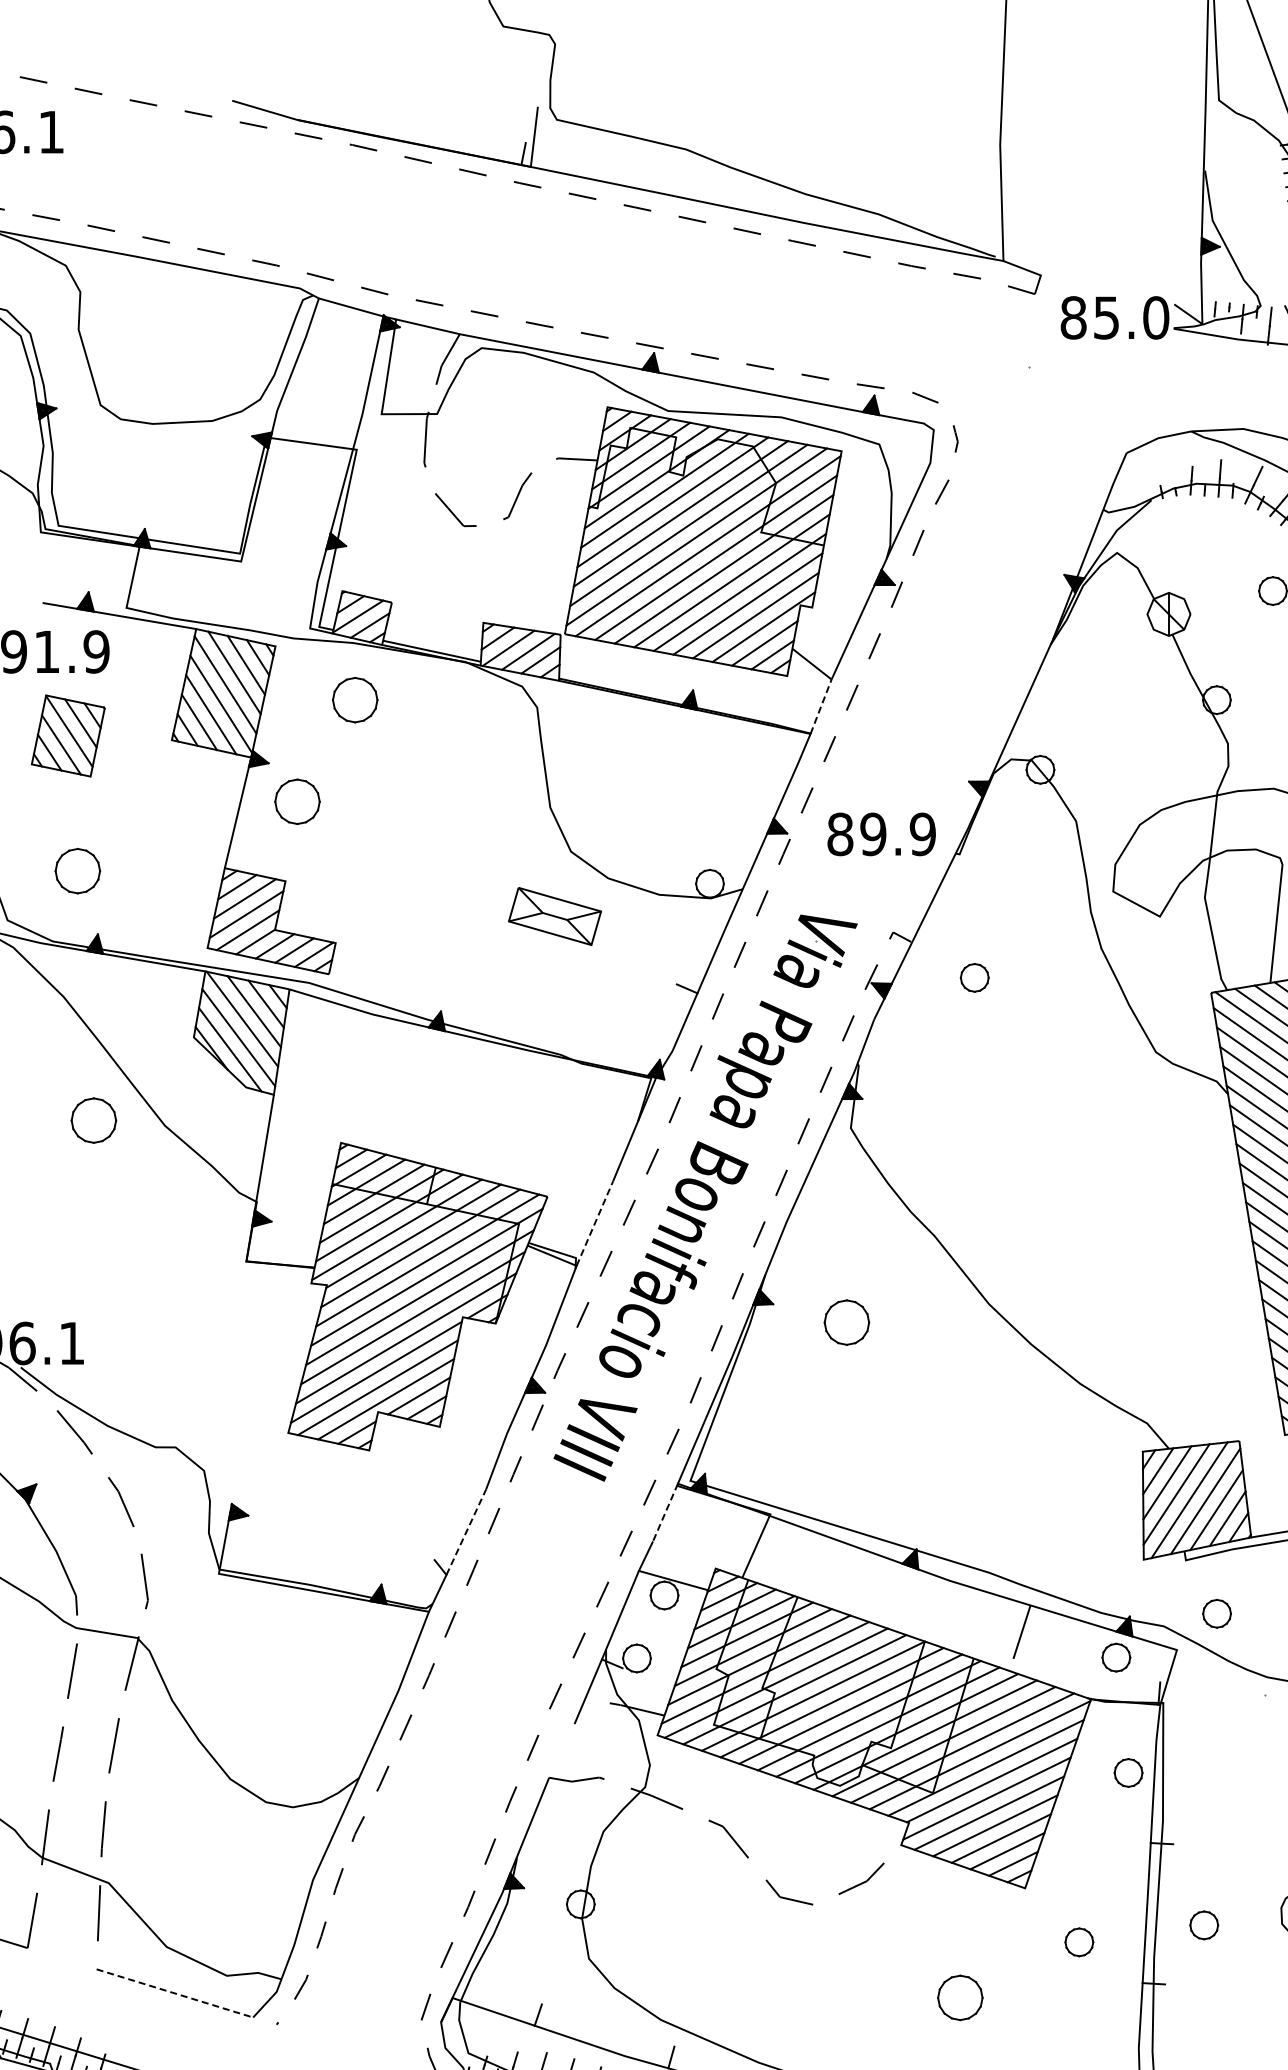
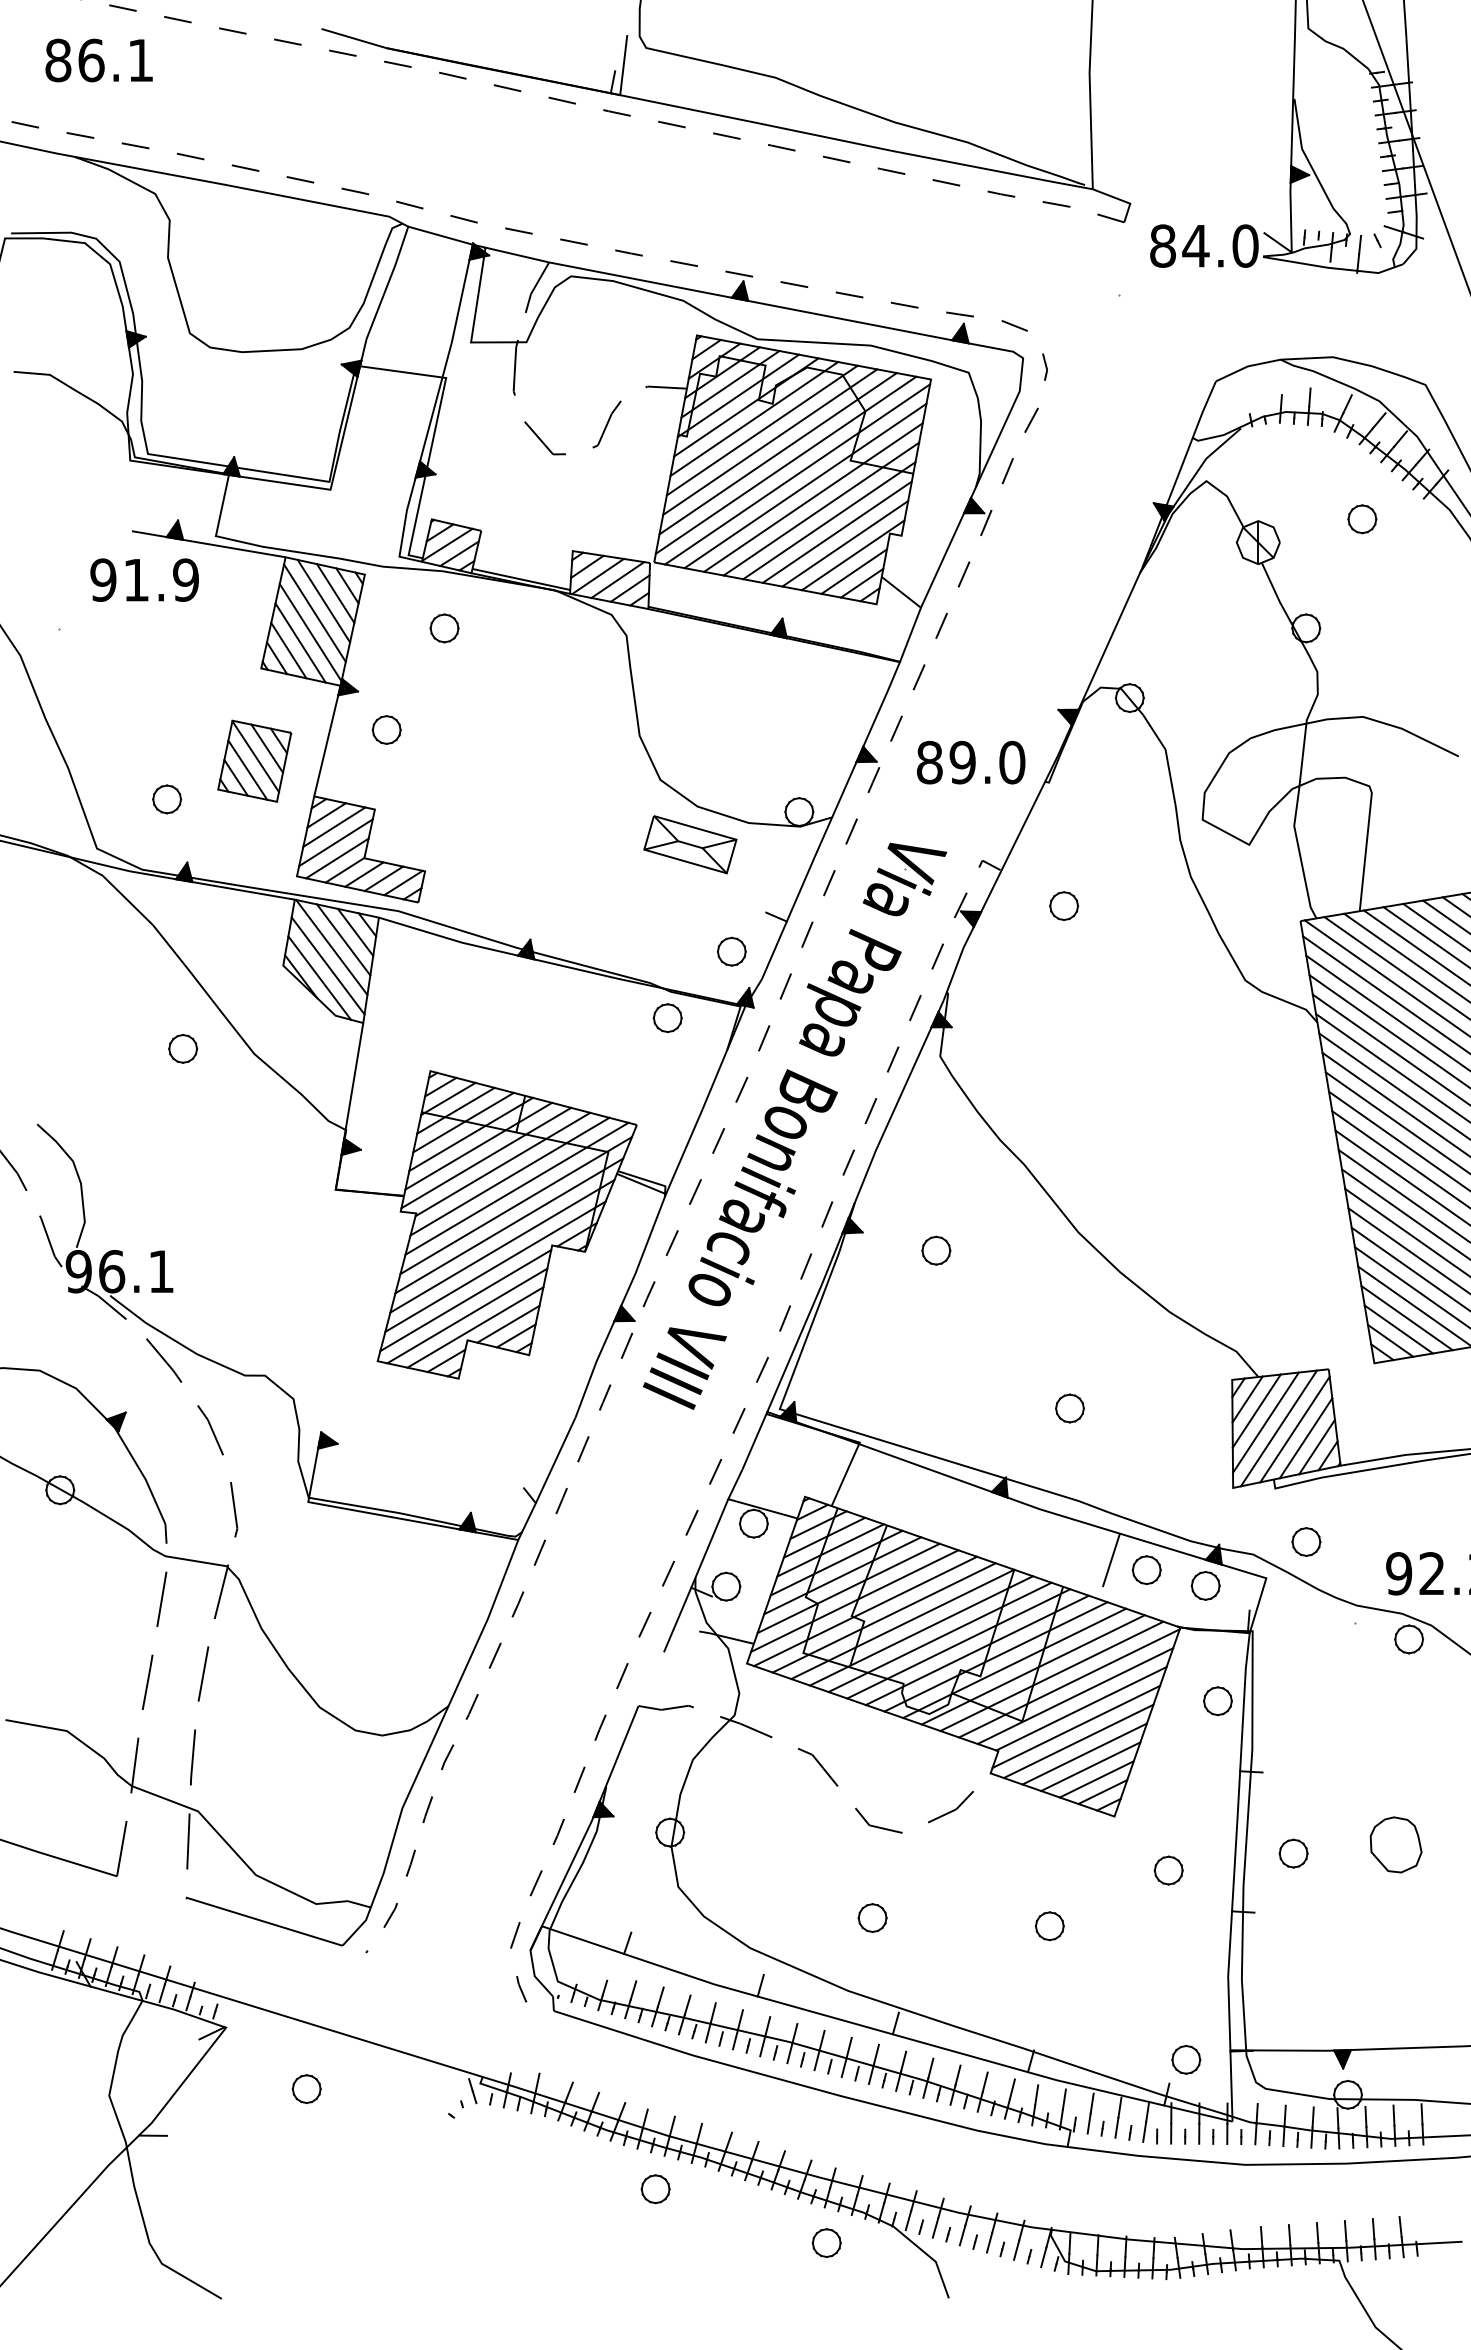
text: (1106, 318) -> (1195, 246), 85.0 -> 84.0
part: (355, 700) -> (444, 628), size x0.62
line: (821, 706) -> (910, 634), dashed -> solid
part: (68, 735) -> (254, 760), moved
part: (297, 801) -> (386, 729), size x0.62
text: (923, 834) -> (1012, 762), 89.9 -> 89.0
part: (77, 871) -> (166, 799), size x0.62
part: (555, 916) -> (690, 844), moved
part: (642, 1023) -> (731, 951), added
part: (578, 1090) -> (667, 1018), added
part: (93, 1120) -> (182, 1048), size x0.62
line: (595, 1223) -> (684, 1151), dashed -> solid
part: (847, 1322) -> (936, 1250), size x0.62
part: (980, 1480) -> (1069, 1408), added
line: (665, 1513) -> (754, 1441), dashed -> solid
line: (466, 1531) -> (555, 1459), dashed -> solid
part: (1057, 1642) -> (1146, 1570), added
part: (783, 1989) -> (872, 1917), added
line: (175, 1993) -> (264, 1921), dashed -> solid
part: (960, 1998) -> (1049, 1926), size x0.62

